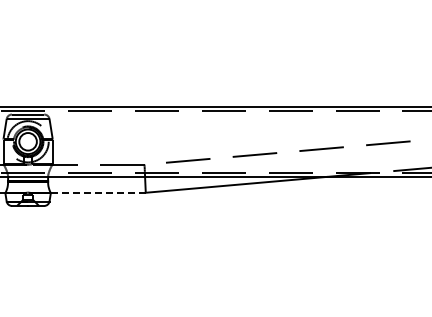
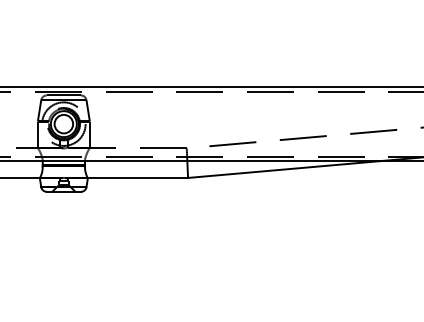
line: (98, 192) -> (138, 177), dashed -> solid

